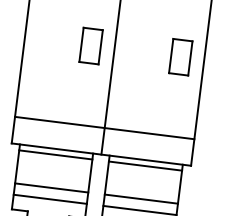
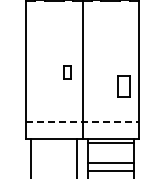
part: (90, 46) -> (67, 72), size x0.6
part: (179, 57) -> (123, 86), moved
line: (106, 128) -> (83, 122), solid -> dashed
line: (56, 154) -> (54, 142), removed
line: (52, 188) -> (54, 163), removed
line: (50, 199) -> (54, 170), removed

